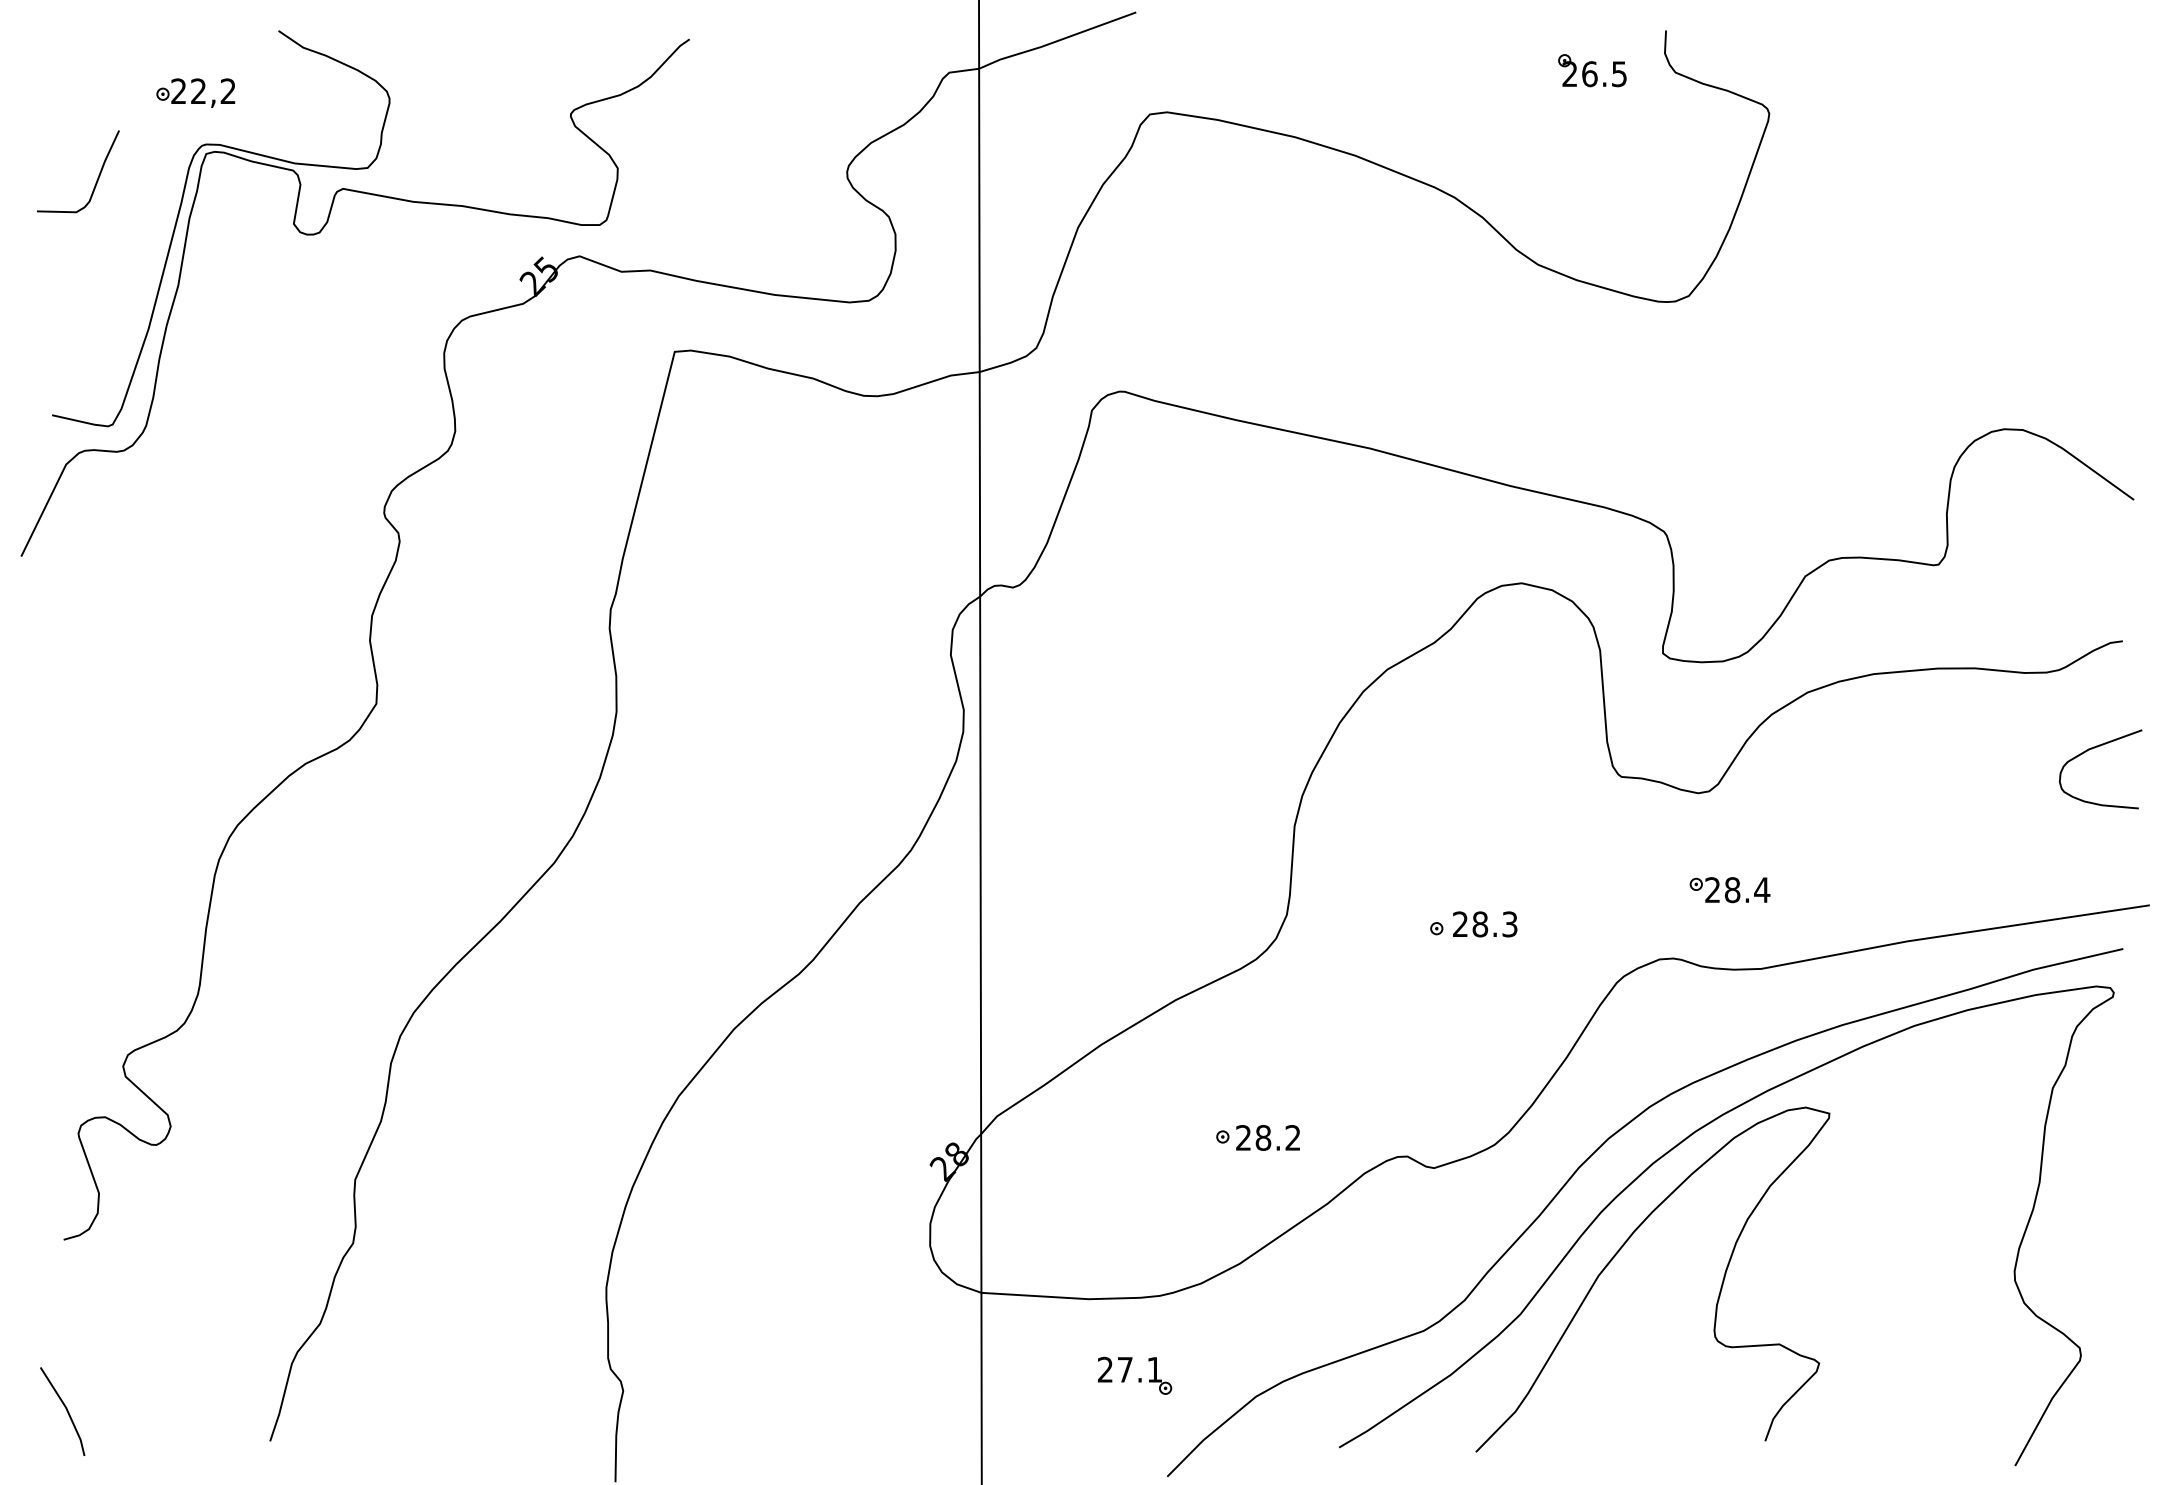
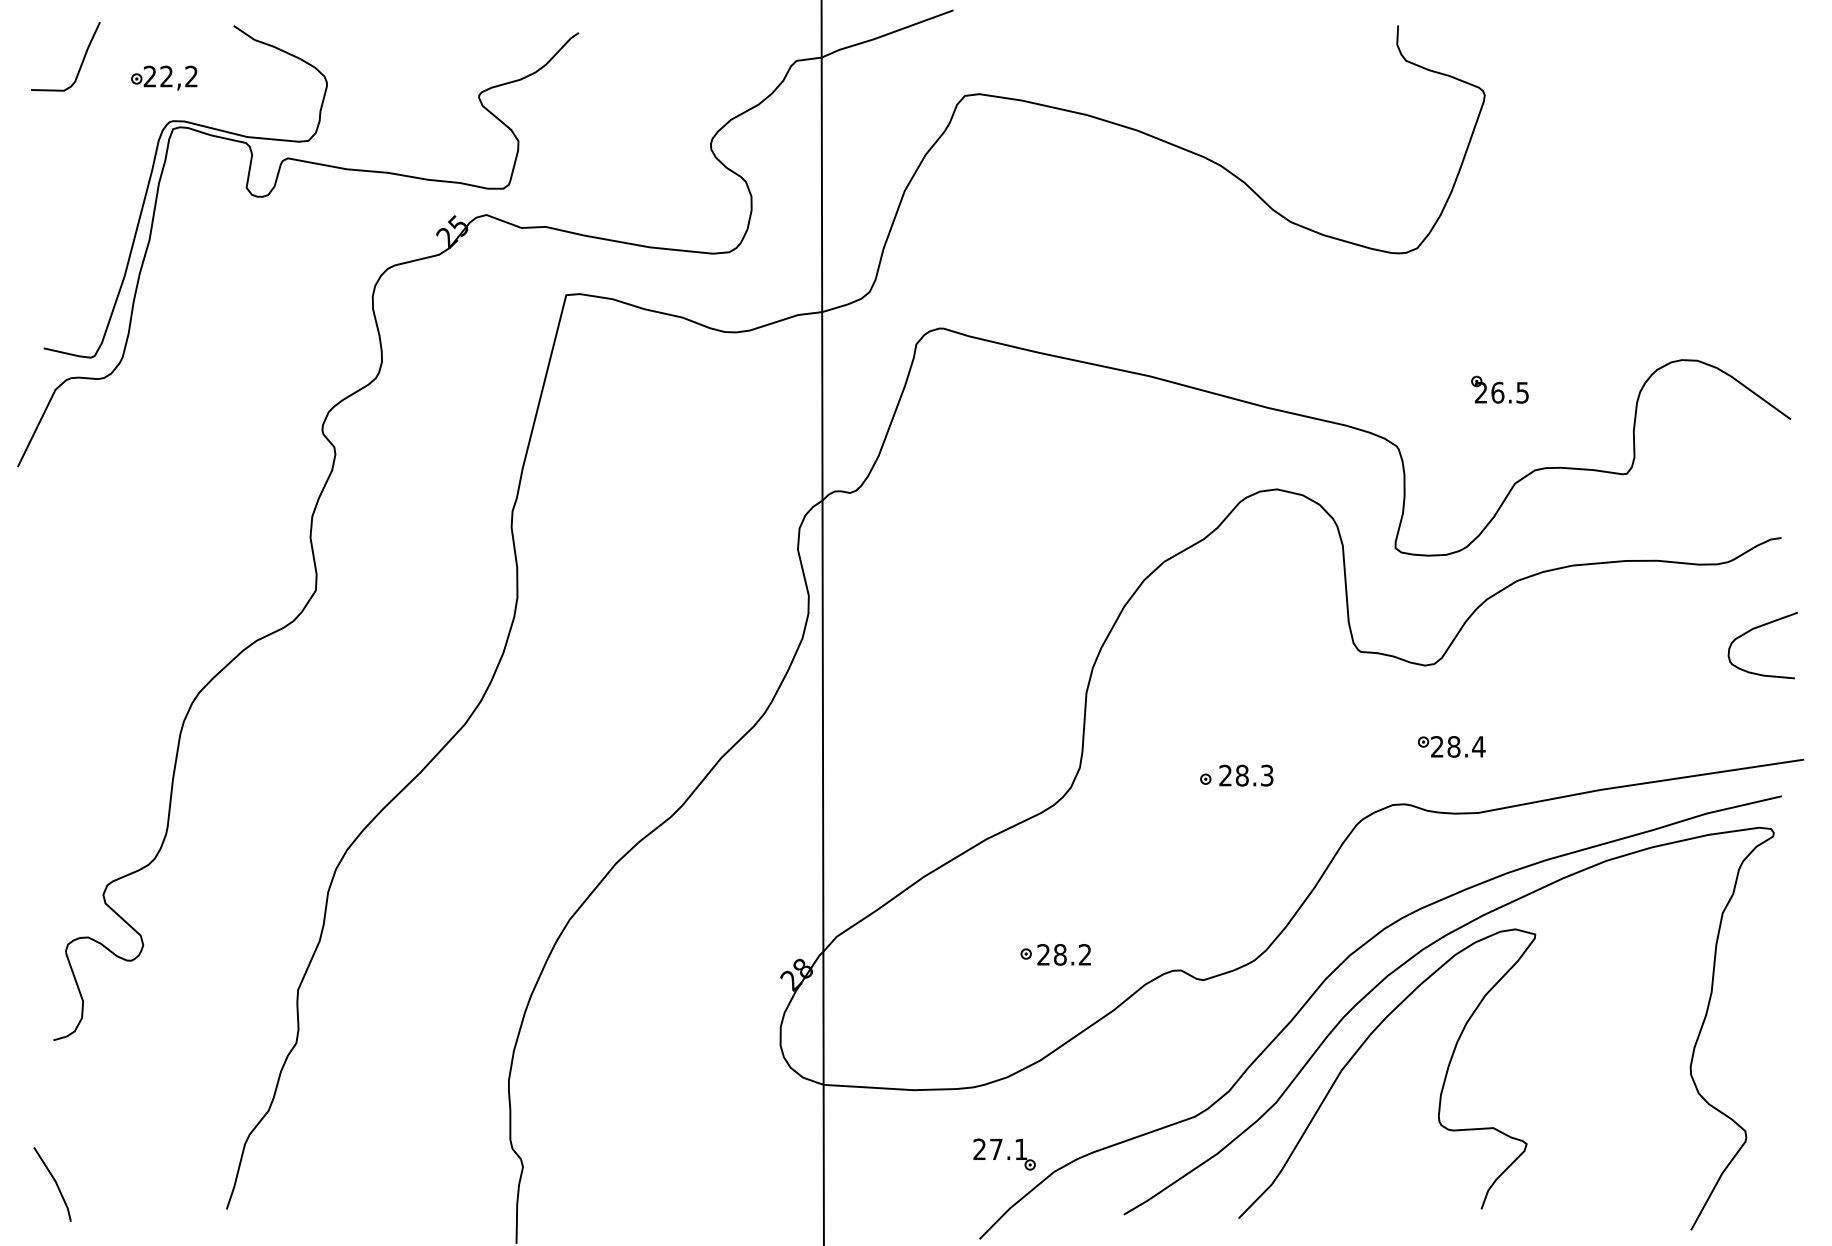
part: (1592, 70) -> (1500, 389), moved
curve: (97, 177) -> (81, 61), moved
part: (1135, 1375) -> (1004, 1154), moved

